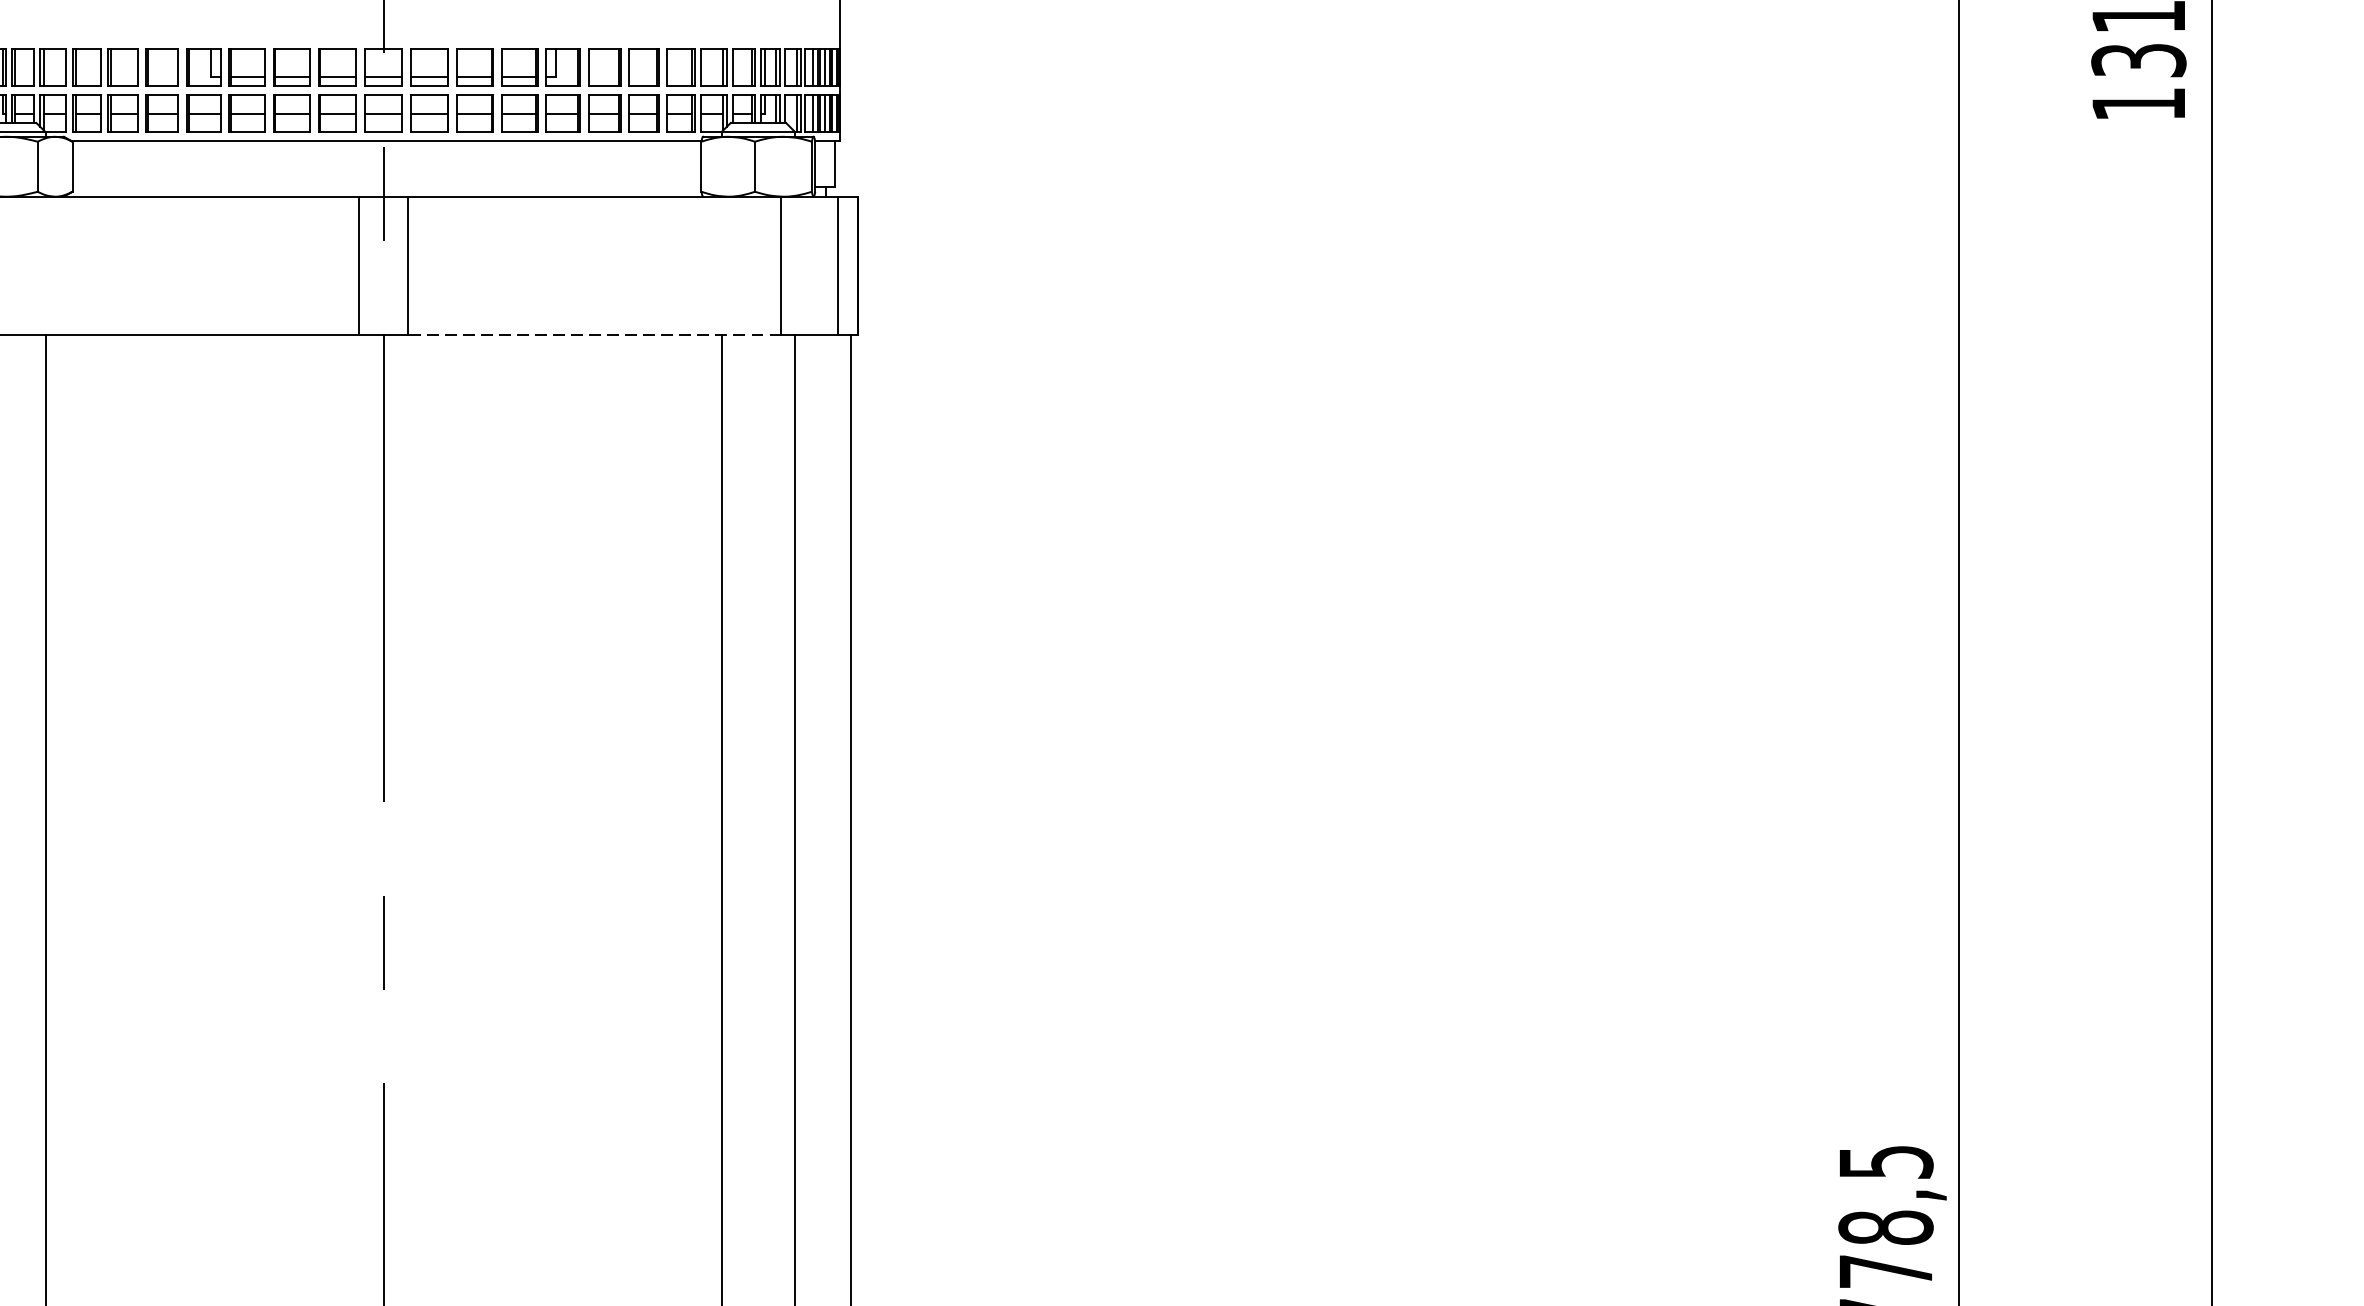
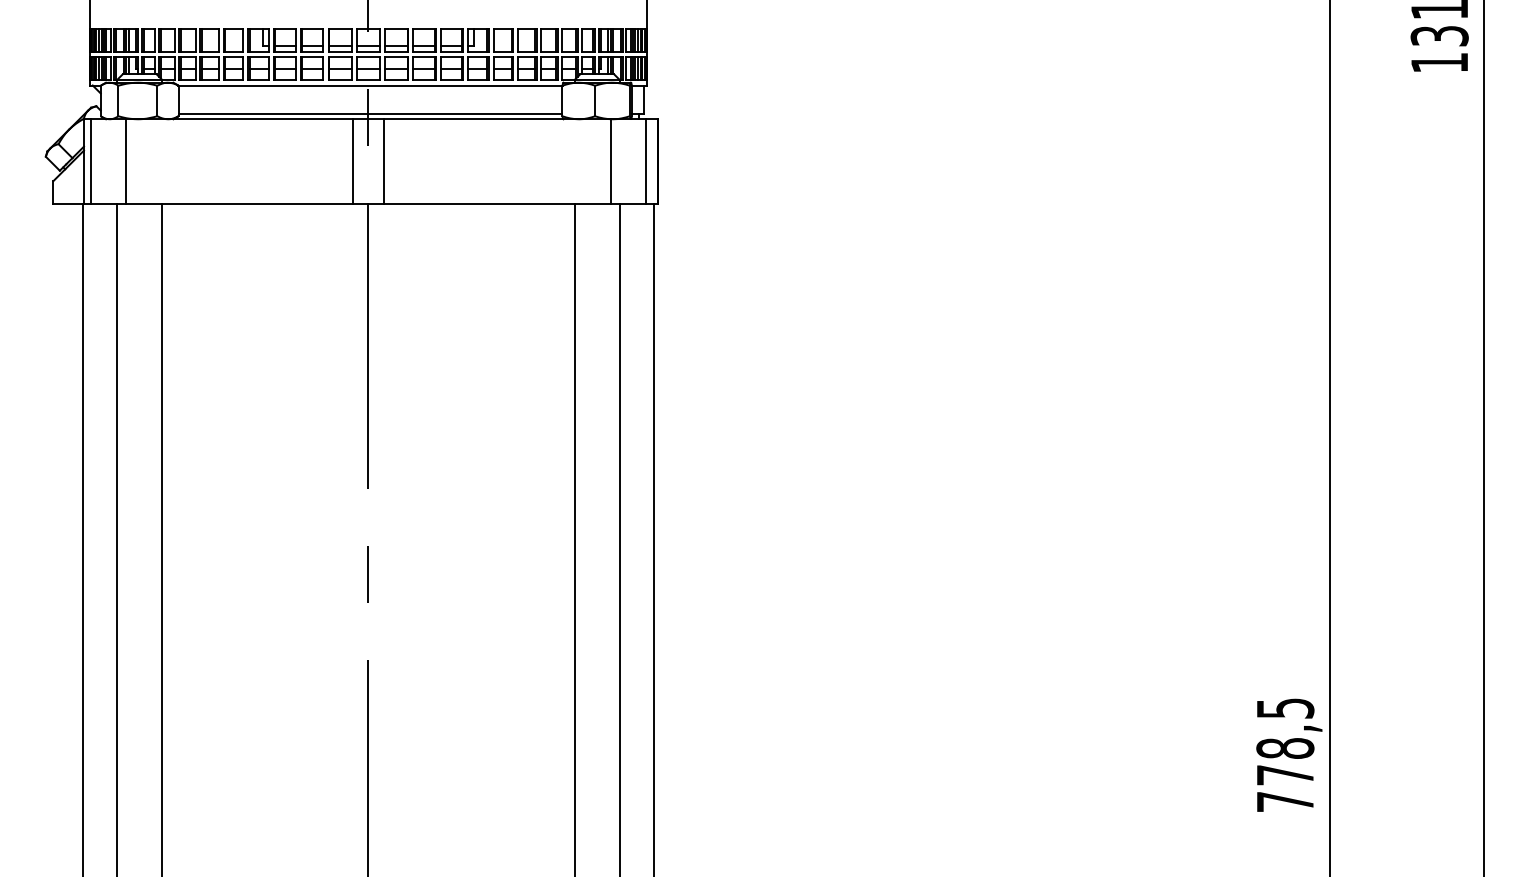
line: (386, 187) -> (370, 113), added
line: (594, 334) -> (497, 203), dashed -> solid

